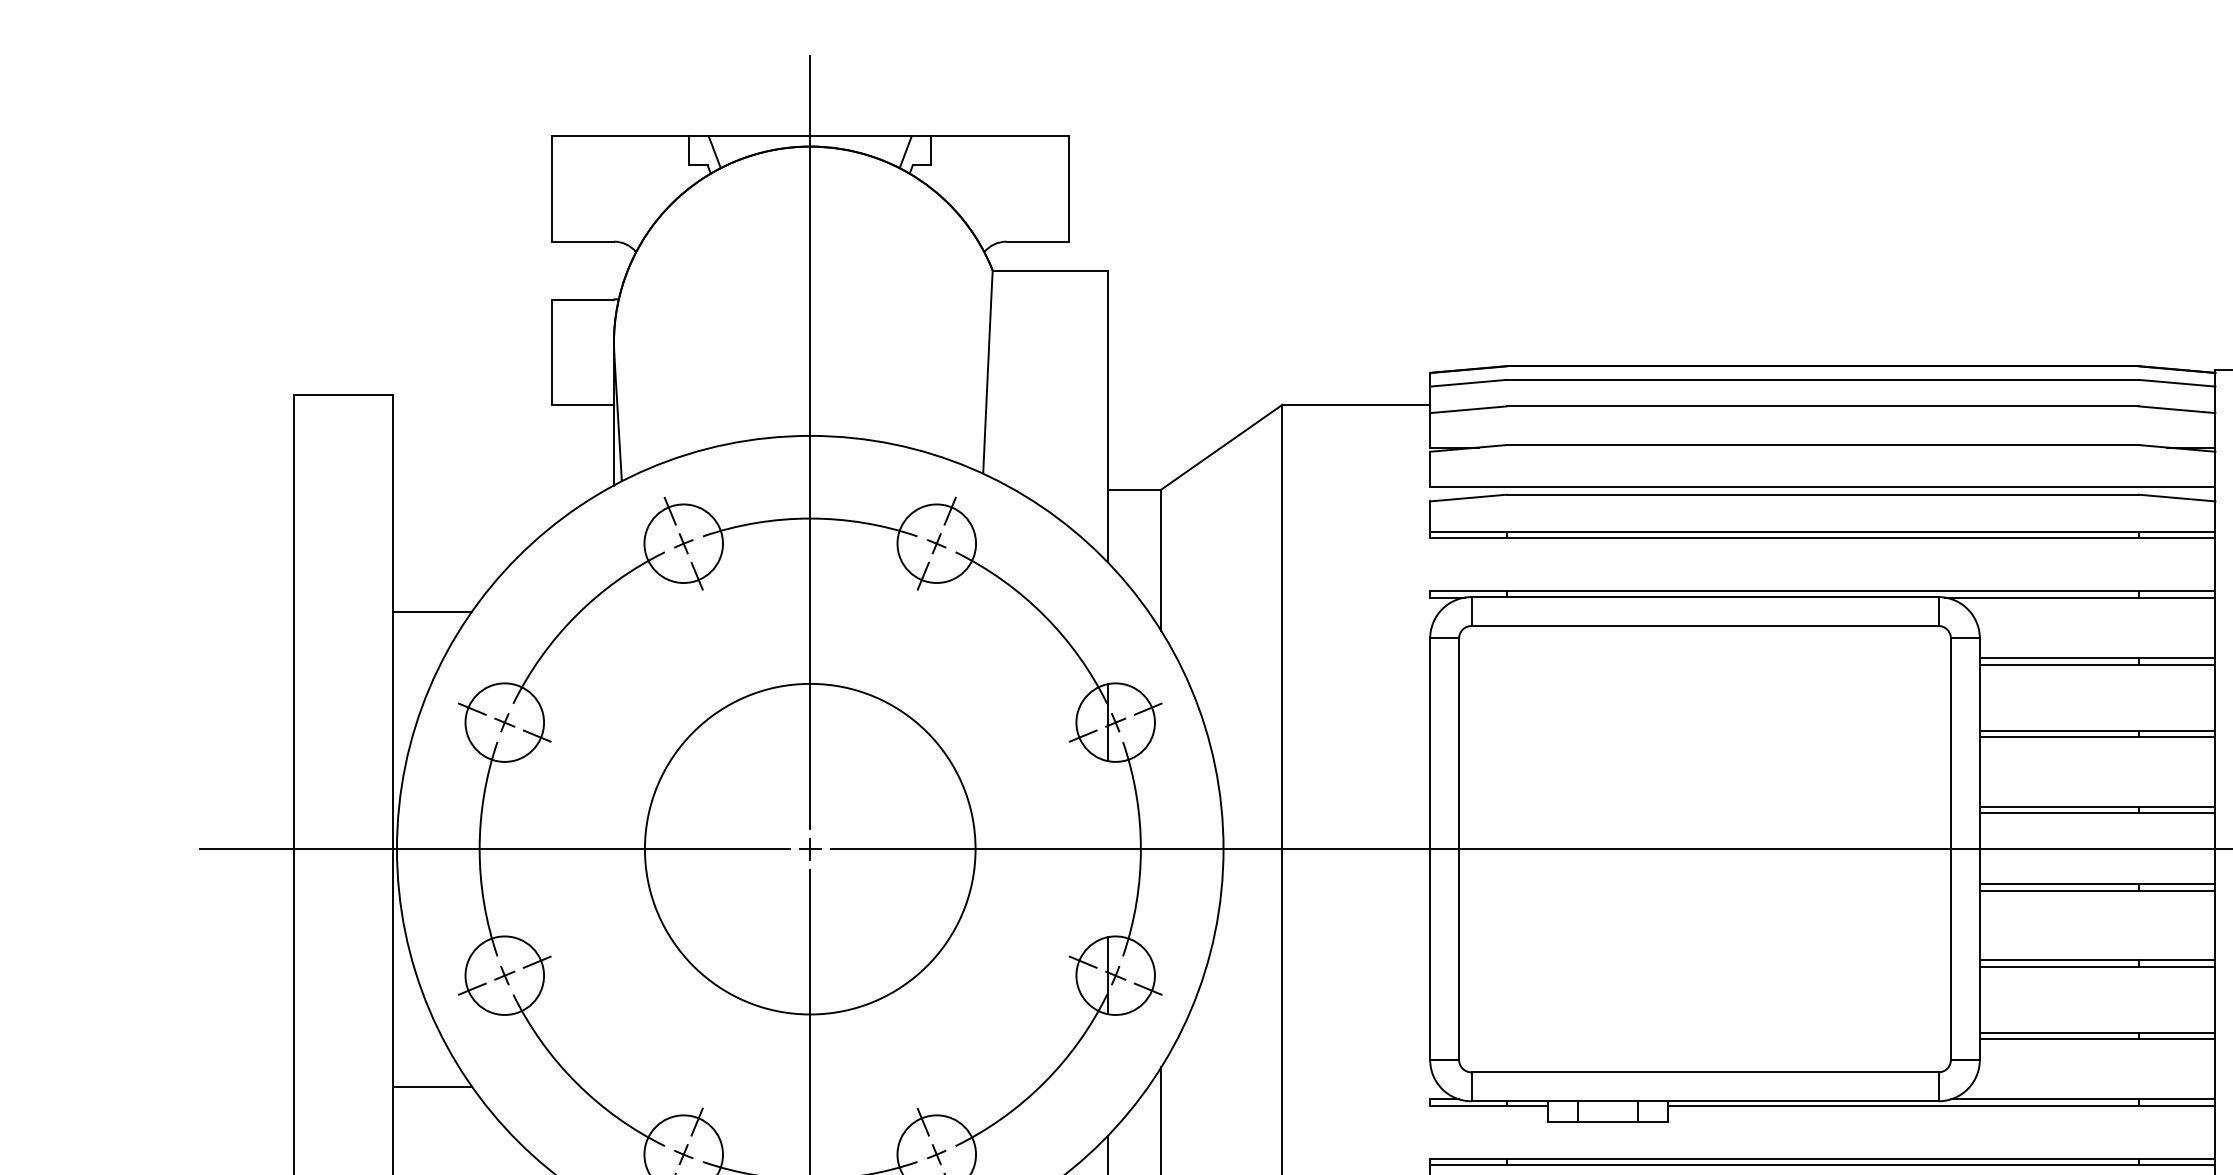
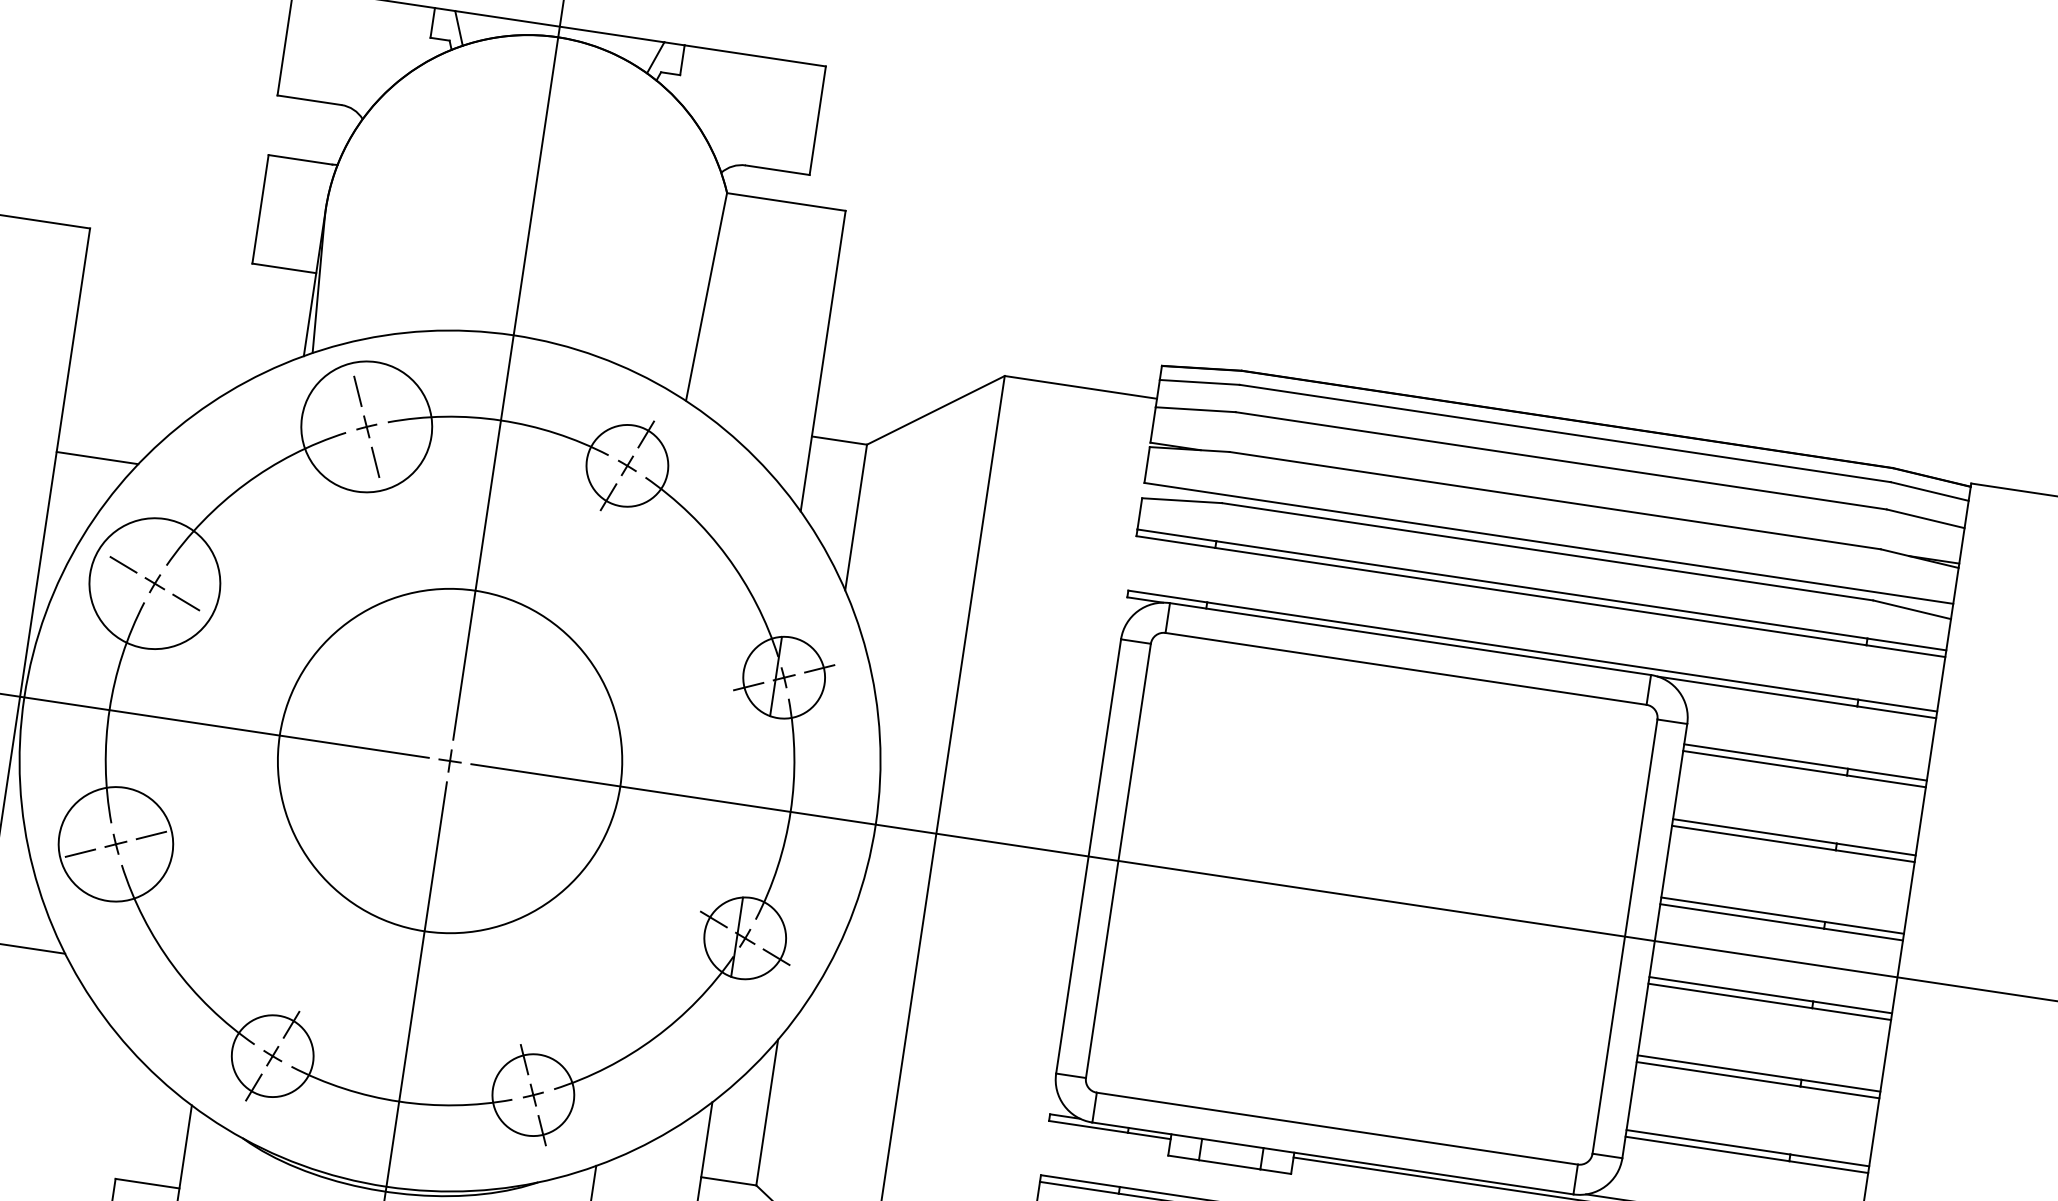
circle: (683, 543) -> (366, 426), size x1.6
circle: (504, 722) -> (154, 583), size x1.6
circle: (504, 975) -> (115, 844), size x1.4

